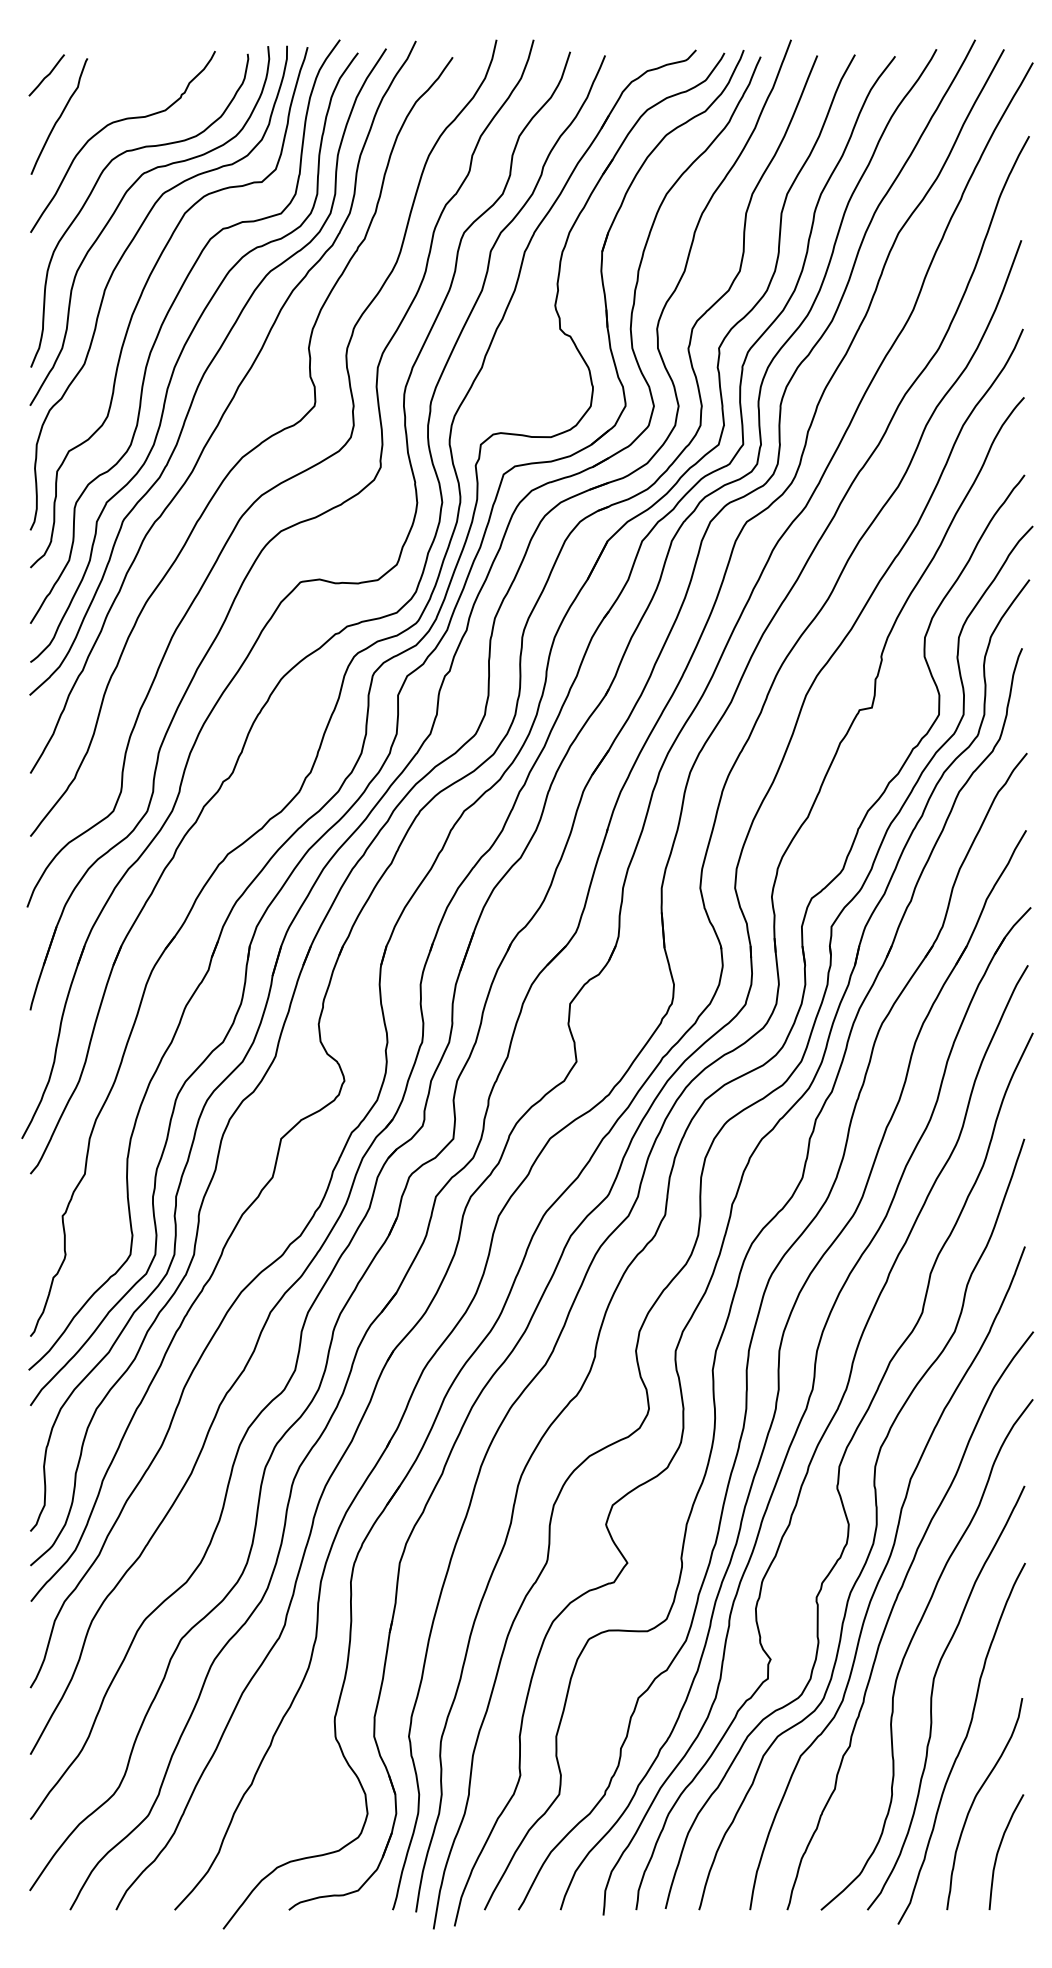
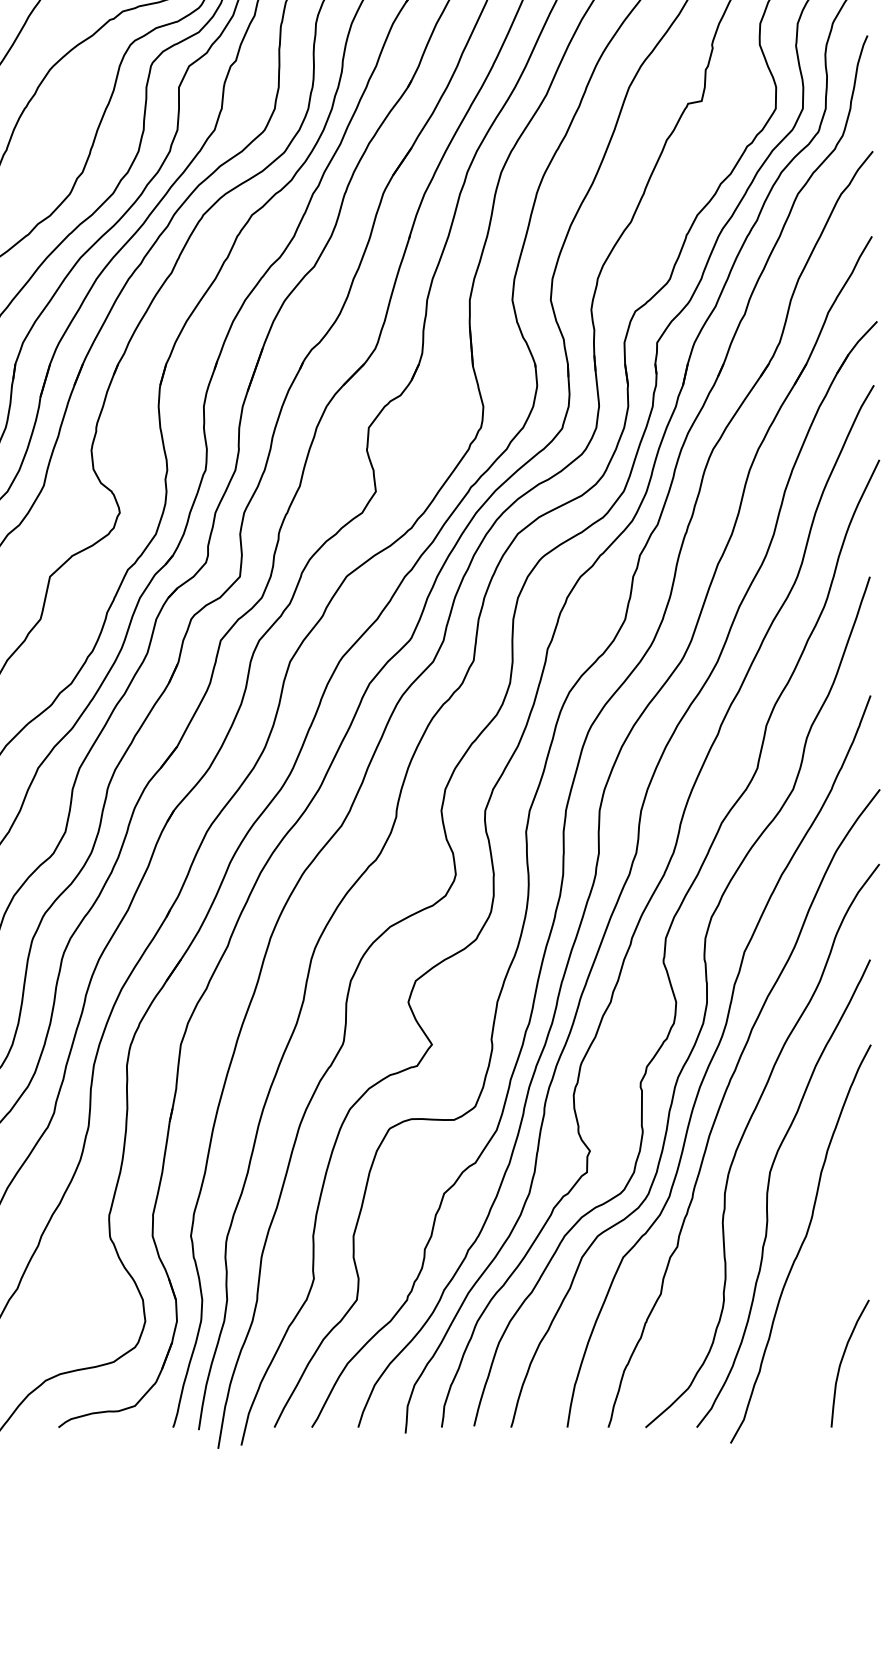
curve: (975, 1799) -> (815, 1305), removed

